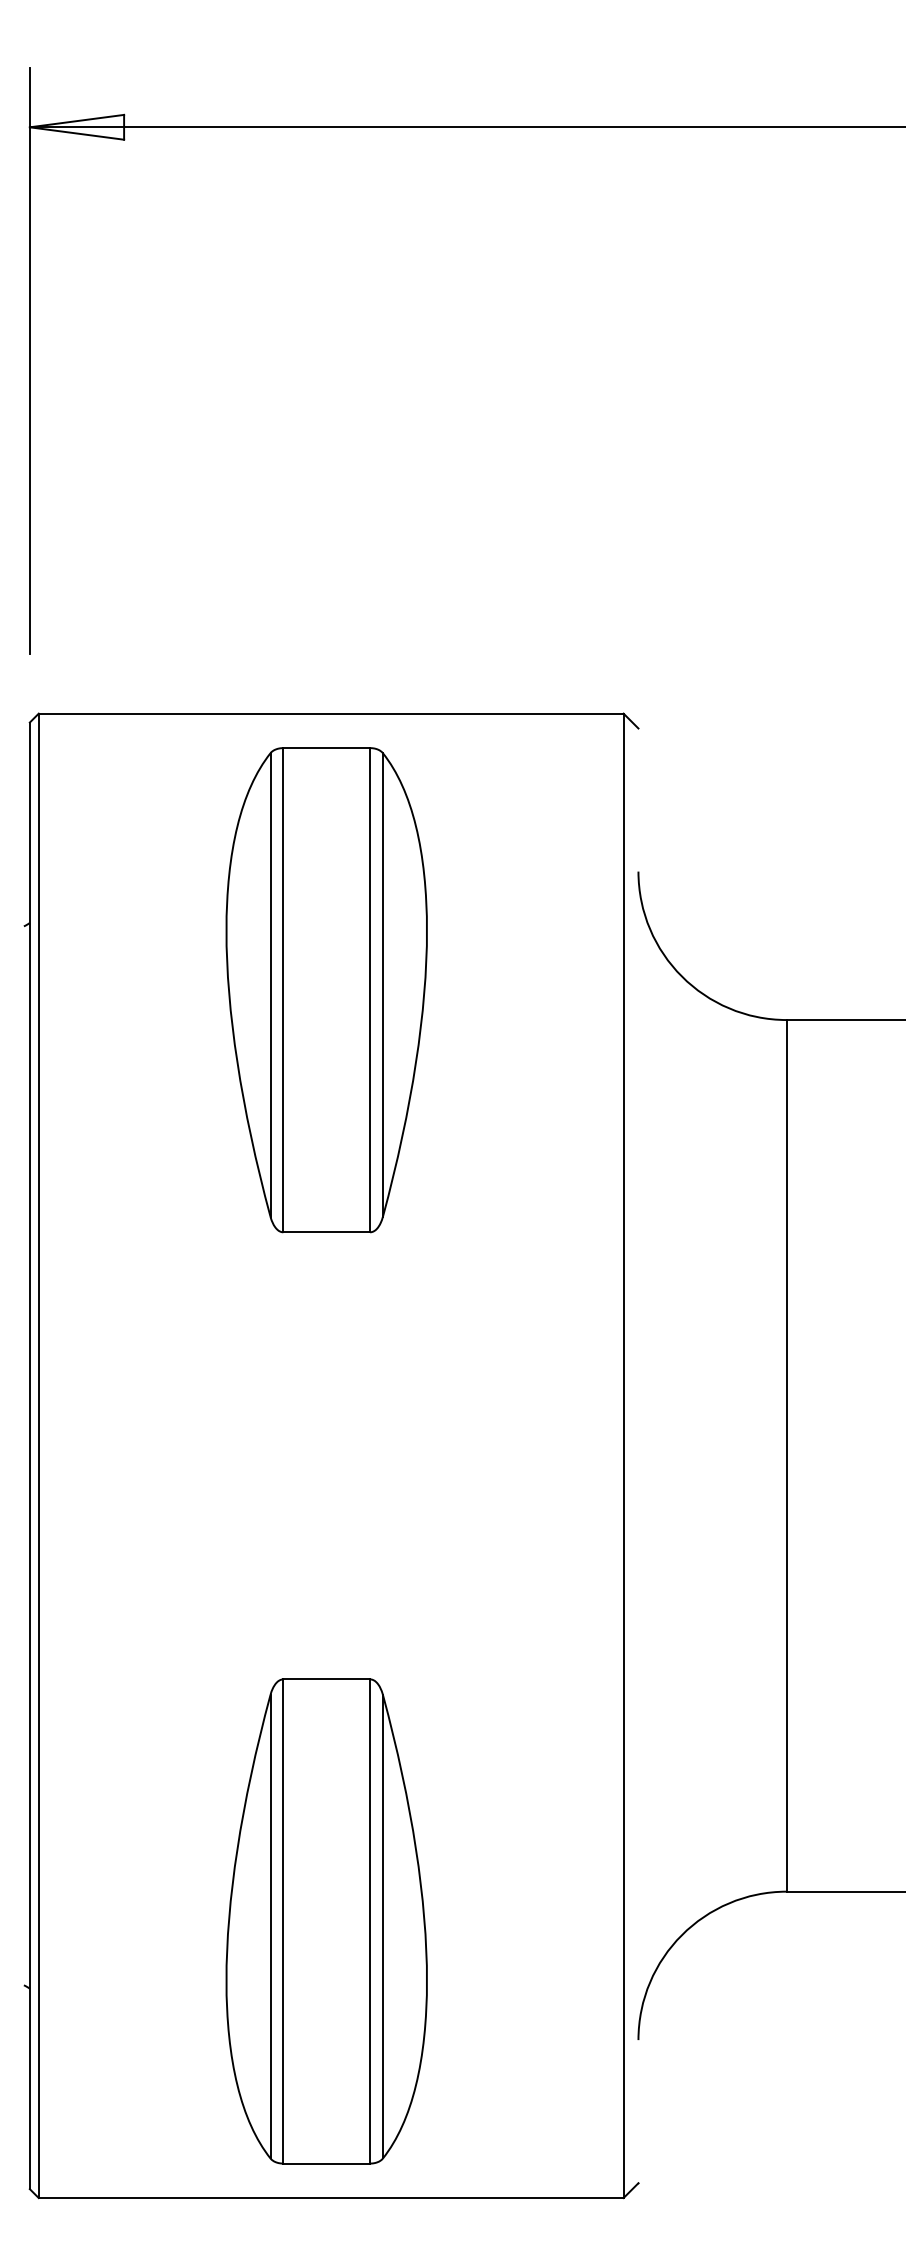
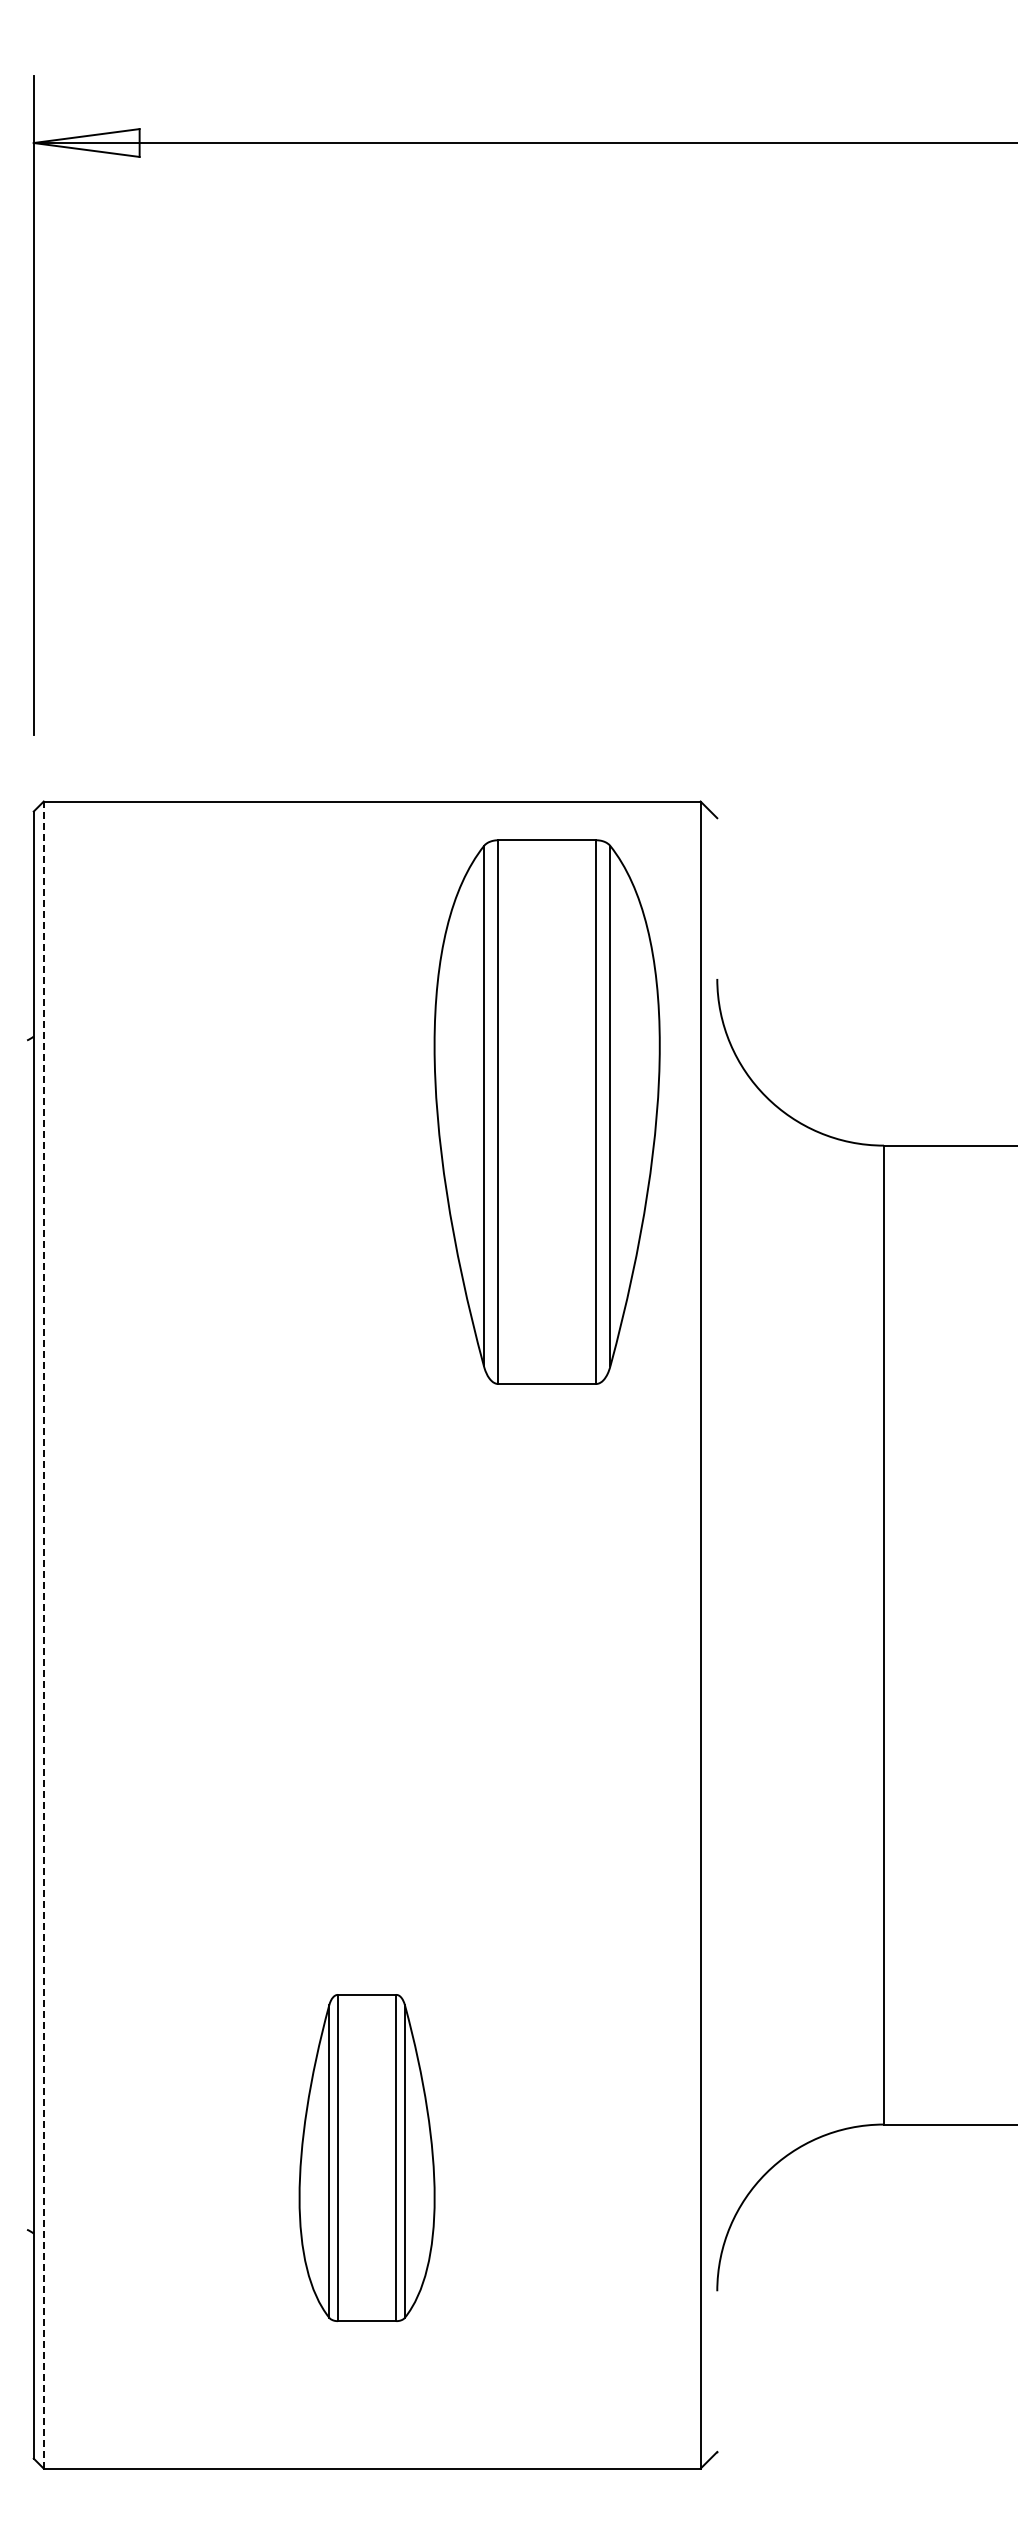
part: (326, 989) -> (546, 1111), moved
line: (38, 1456) -> (43, 1635), solid -> dashed
part: (326, 1921) -> (366, 2157), size x0.6

